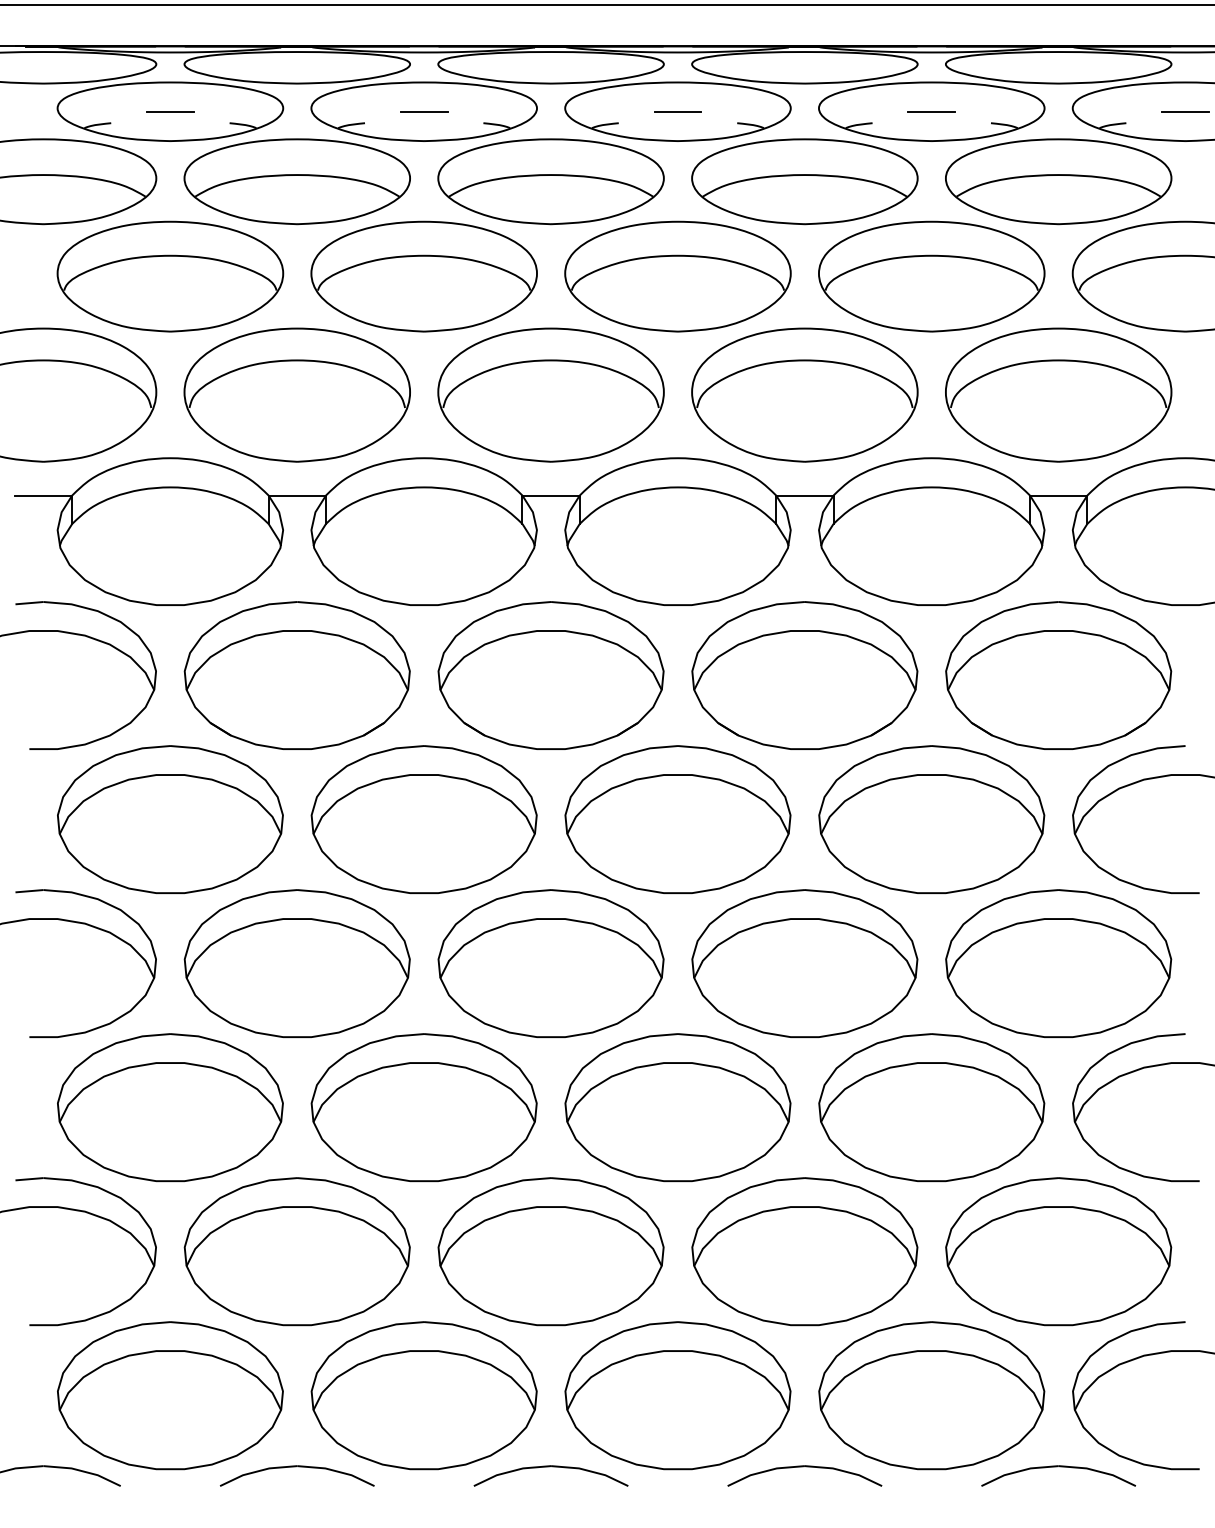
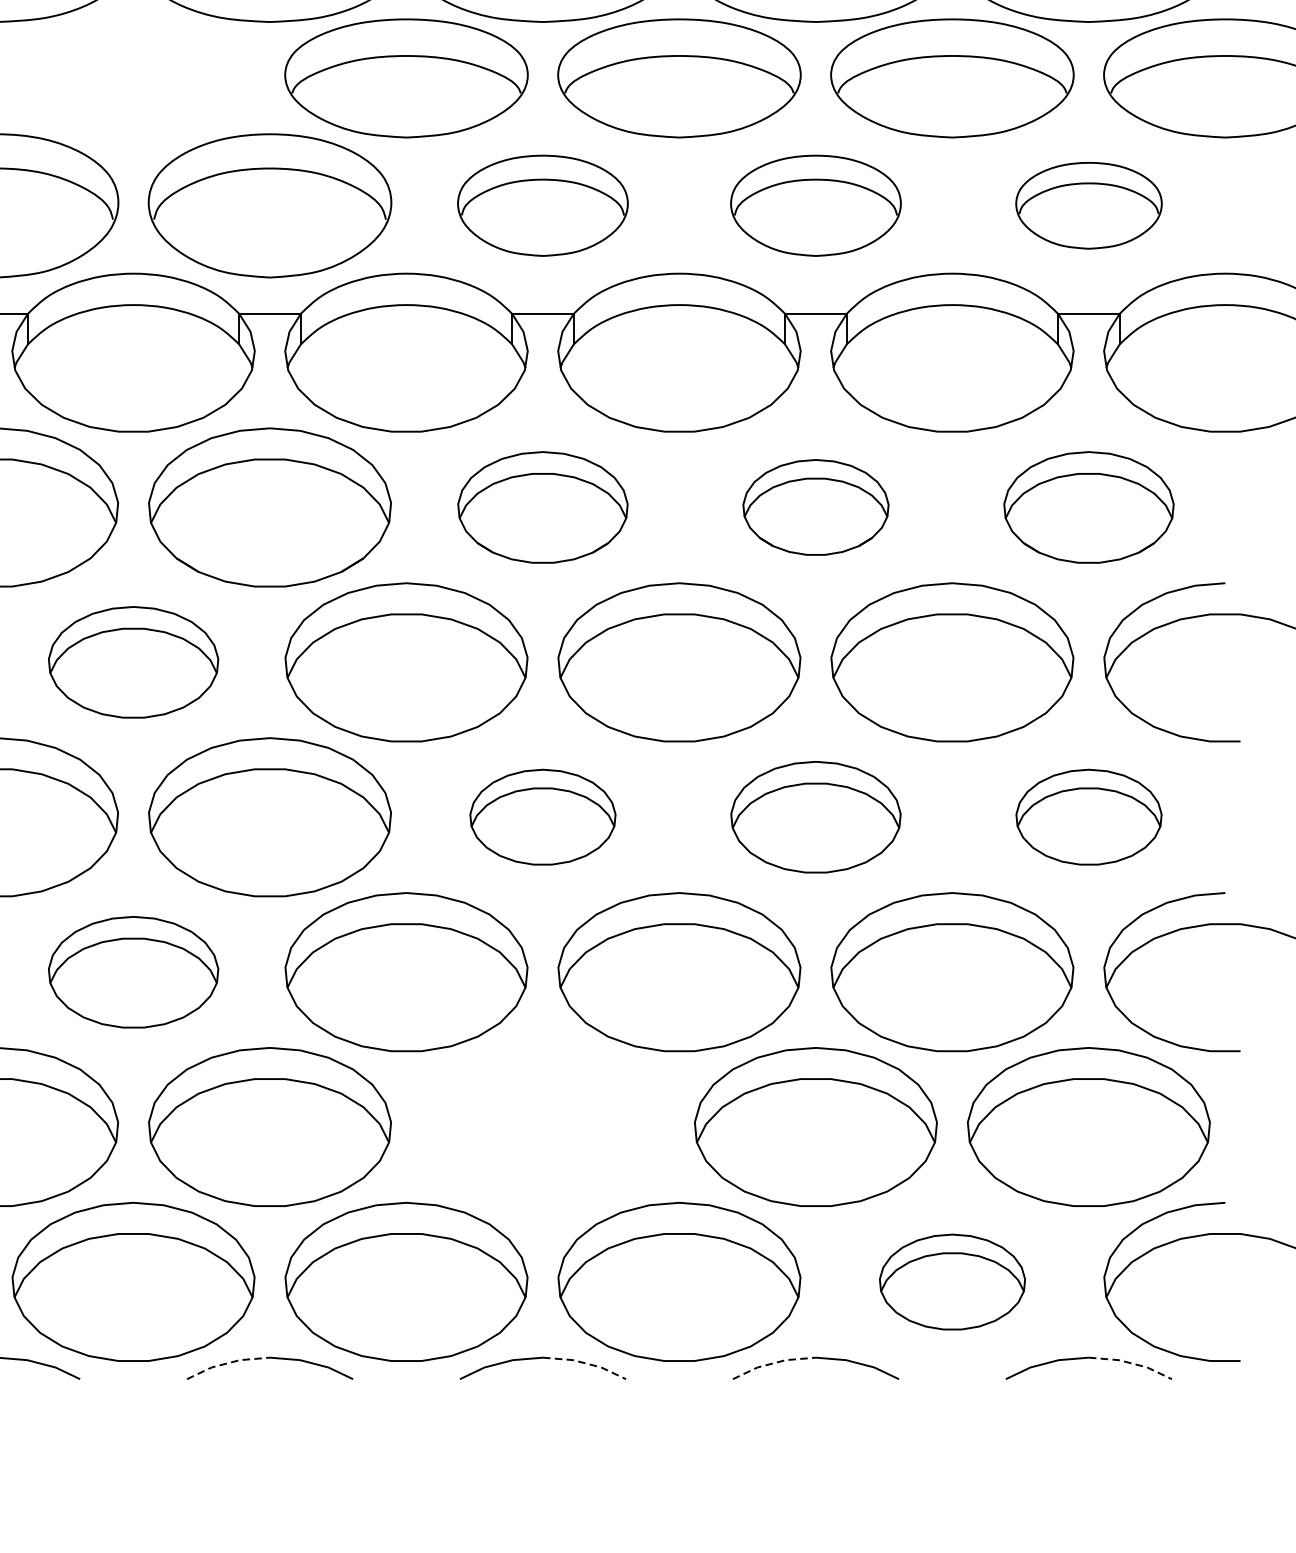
part: (170, 276) -> (133, 78), removed
part: (550, 394) -> (542, 205), size x0.7
part: (804, 394) -> (815, 205), size x0.7
part: (1058, 394) -> (1088, 205), size x0.6
part: (550, 675) -> (542, 507), size x0.7
part: (804, 675) -> (815, 507), size x0.6
part: (1058, 675) -> (1088, 507), size x0.7
part: (170, 819) -> (133, 662), size x0.7
part: (550, 963) -> (542, 817), size x0.6
part: (804, 963) -> (815, 817), size x0.7
part: (1058, 963) -> (1088, 817), size x0.6
part: (170, 1107) -> (133, 971), size x0.7
part: (550, 1251) -> (542, 1126), removed
part: (931, 1395) -> (952, 1281), size x0.6
line: (258, 1471) -> (228, 1363), solid -> dashed
line: (591, 1471) -> (586, 1363), solid -> dashed
line: (765, 1471) -> (773, 1363), solid -> dashed
line: (1098, 1471) -> (1131, 1363), solid -> dashed

